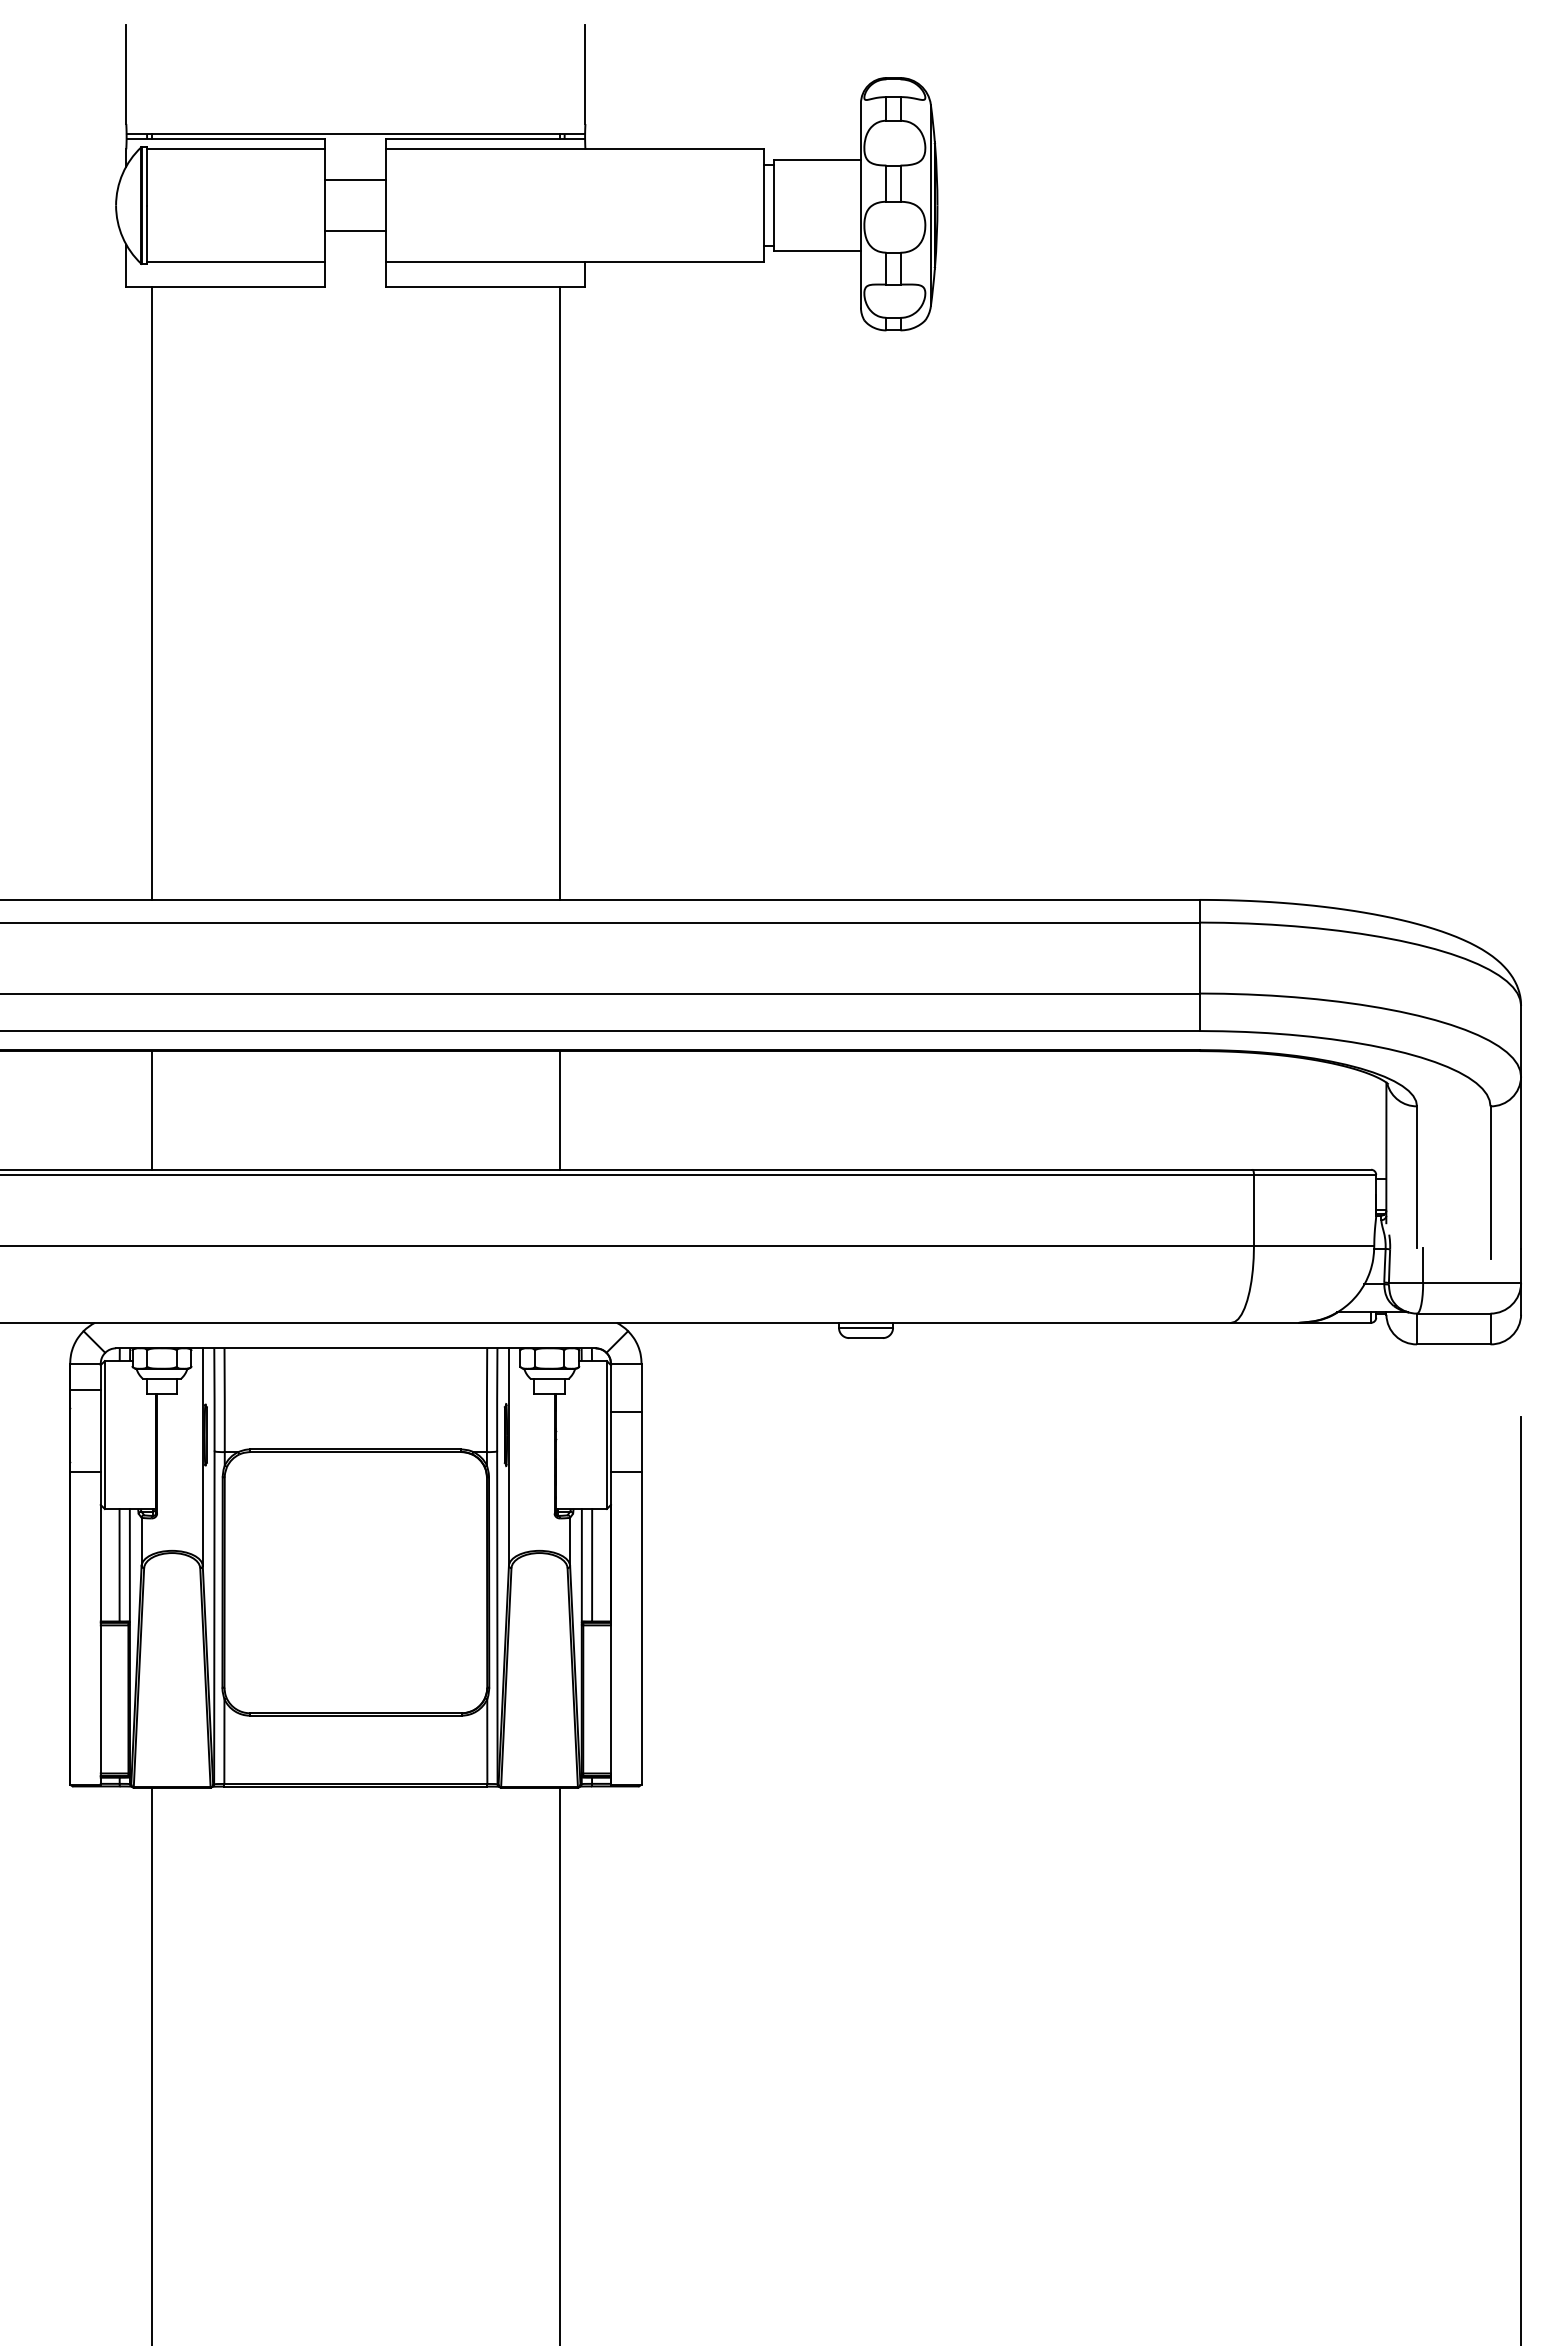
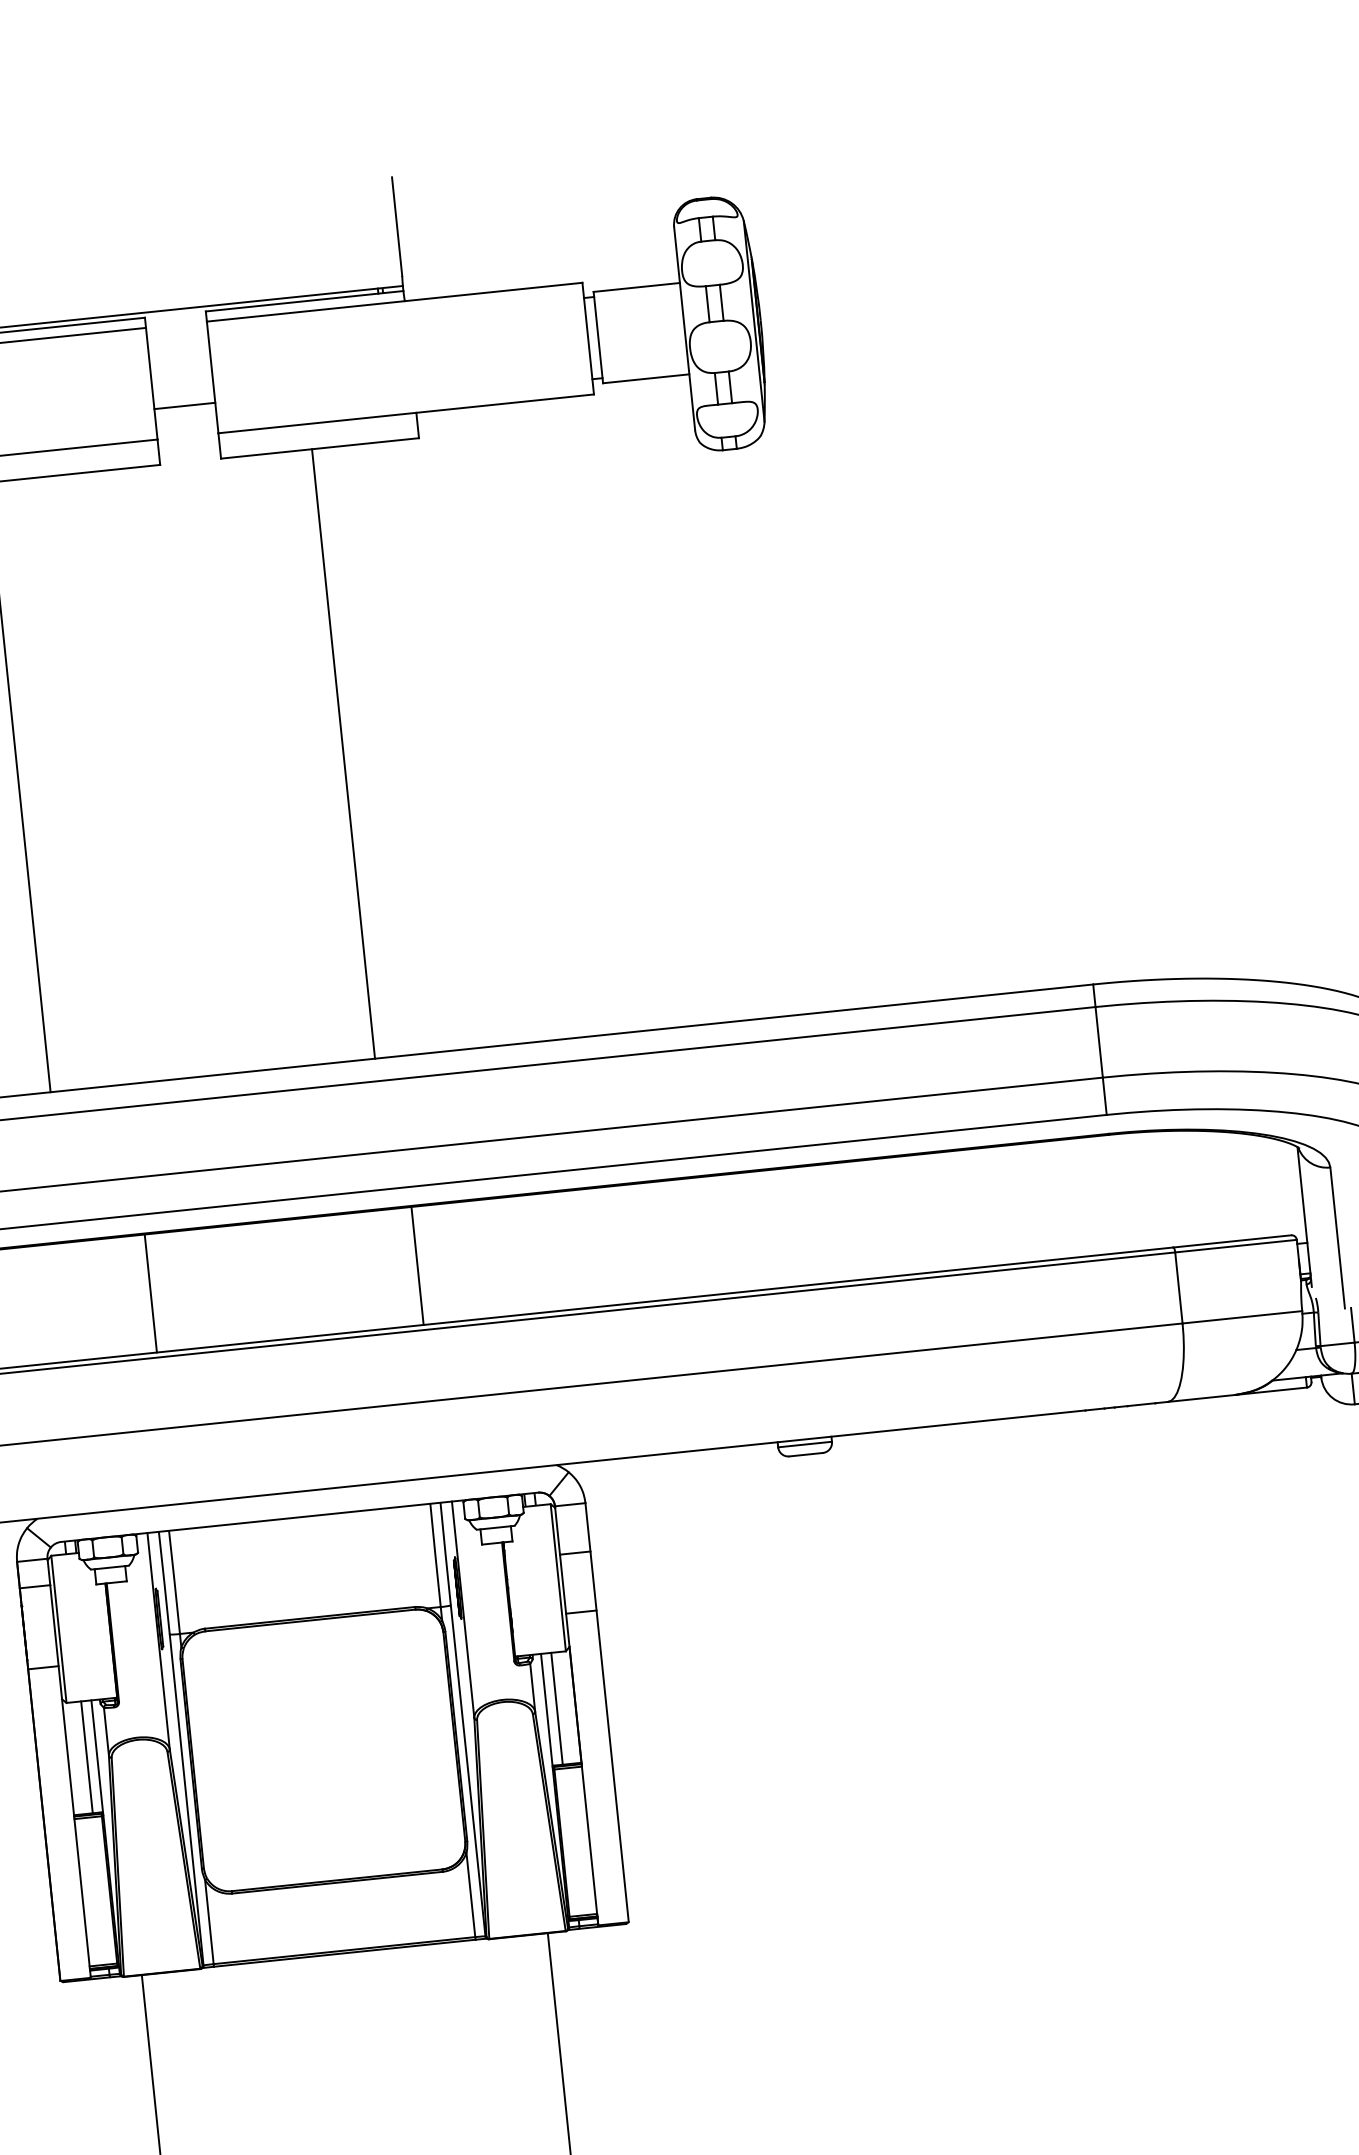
line: (355, 180) -> (179, 355), removed
line: (559, 593) -> (343, 753), moved
line: (151, 1110) -> (150, 1293), moved
line: (559, 1110) -> (417, 1266), moved

